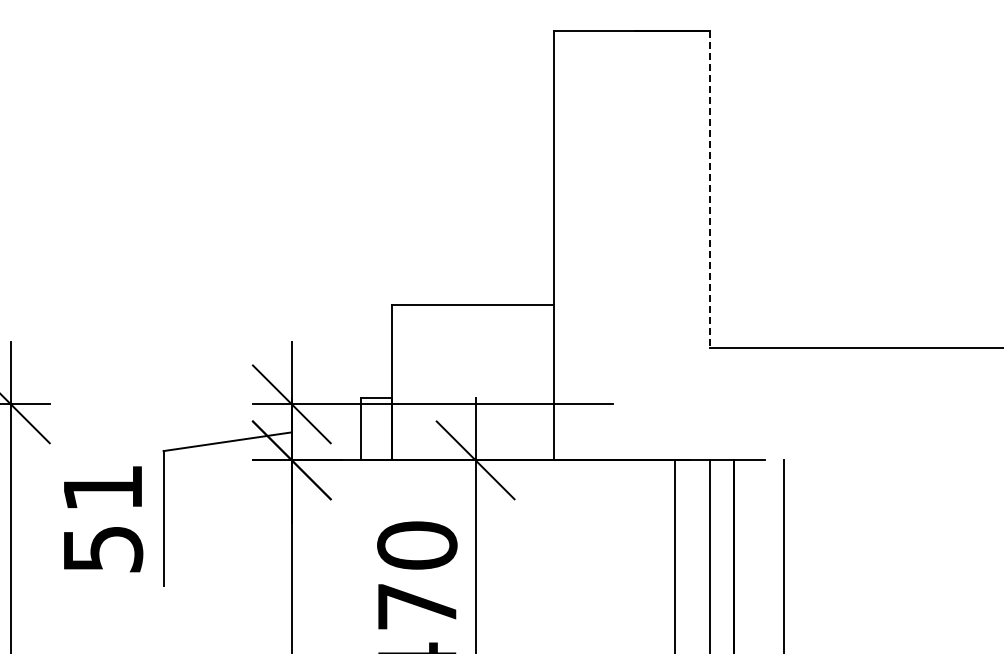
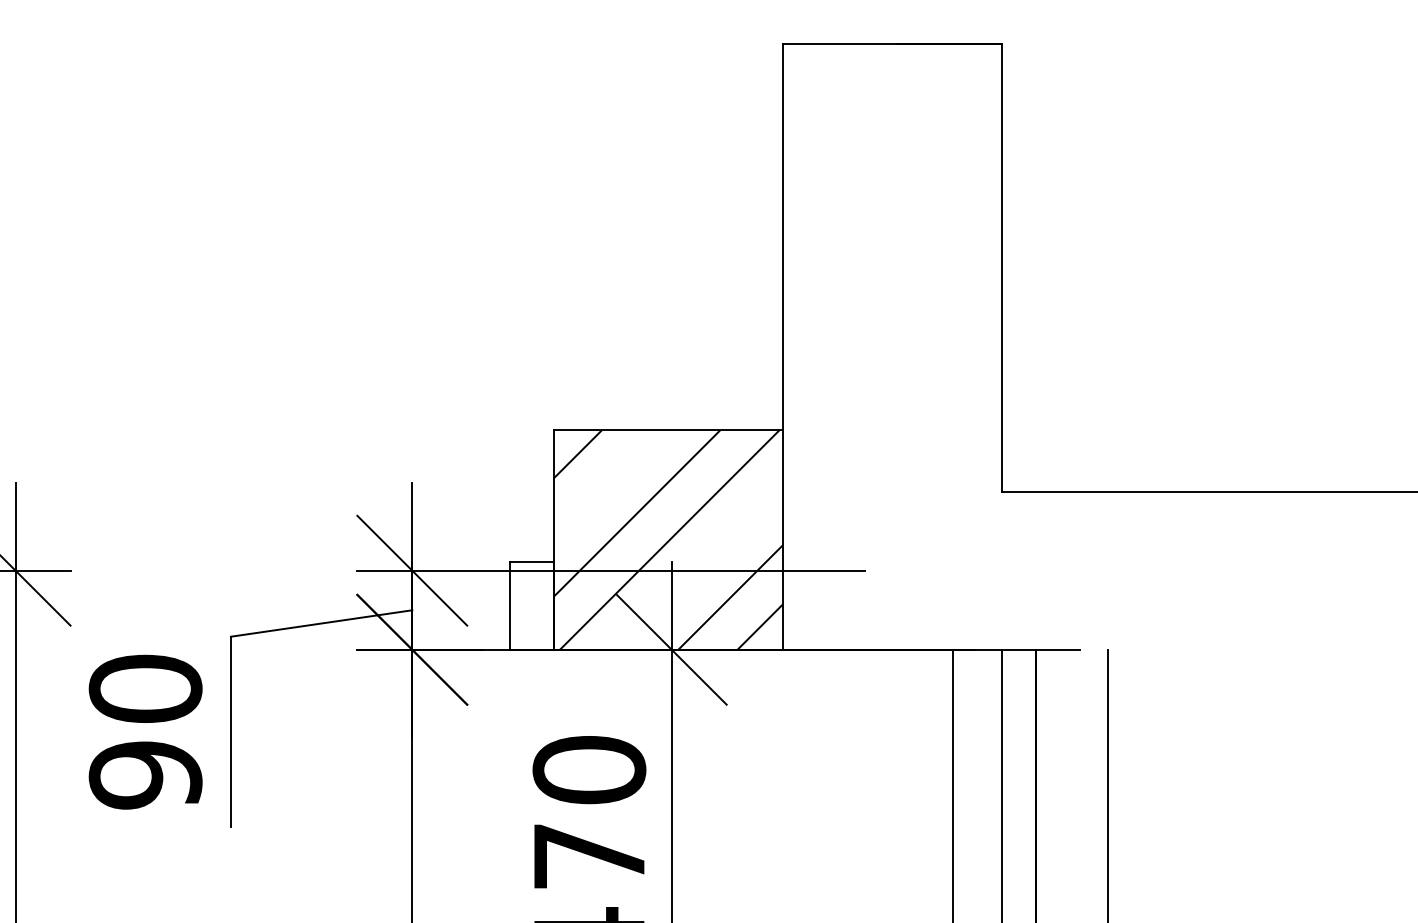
line: (709, 189) -> (1001, 267), dashed -> solid
hatch: (473, 382) -> (668, 539), added
text: (102, 518) -> (144, 731), 51 -> 90

